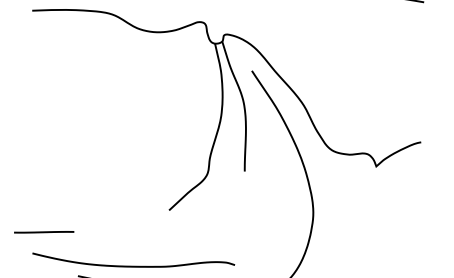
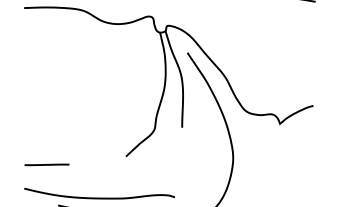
line: (43, 231) -> (46, 164), moved

